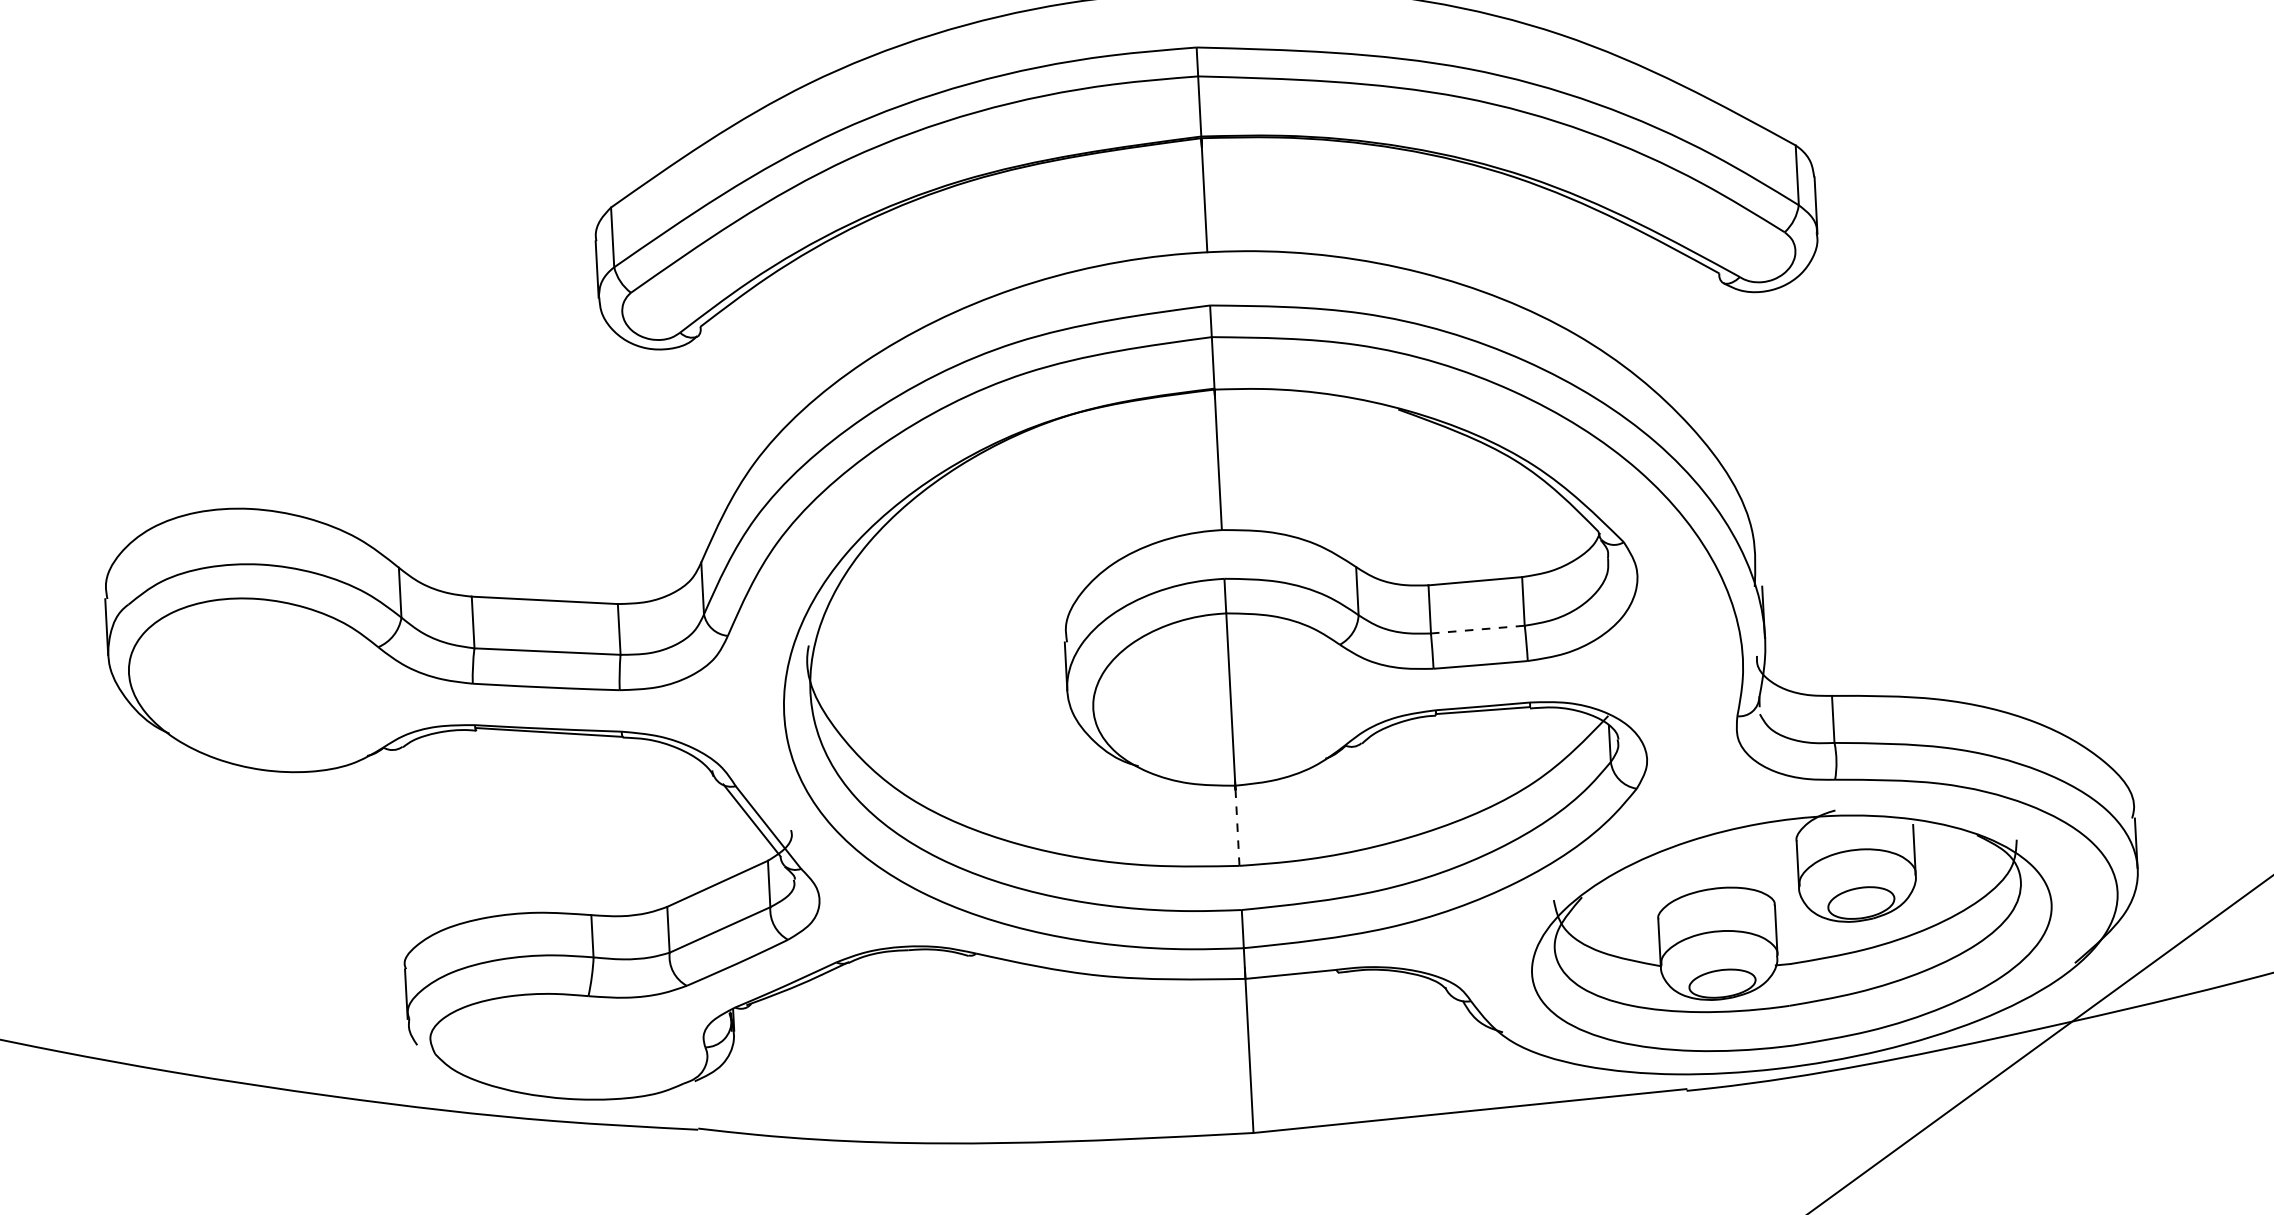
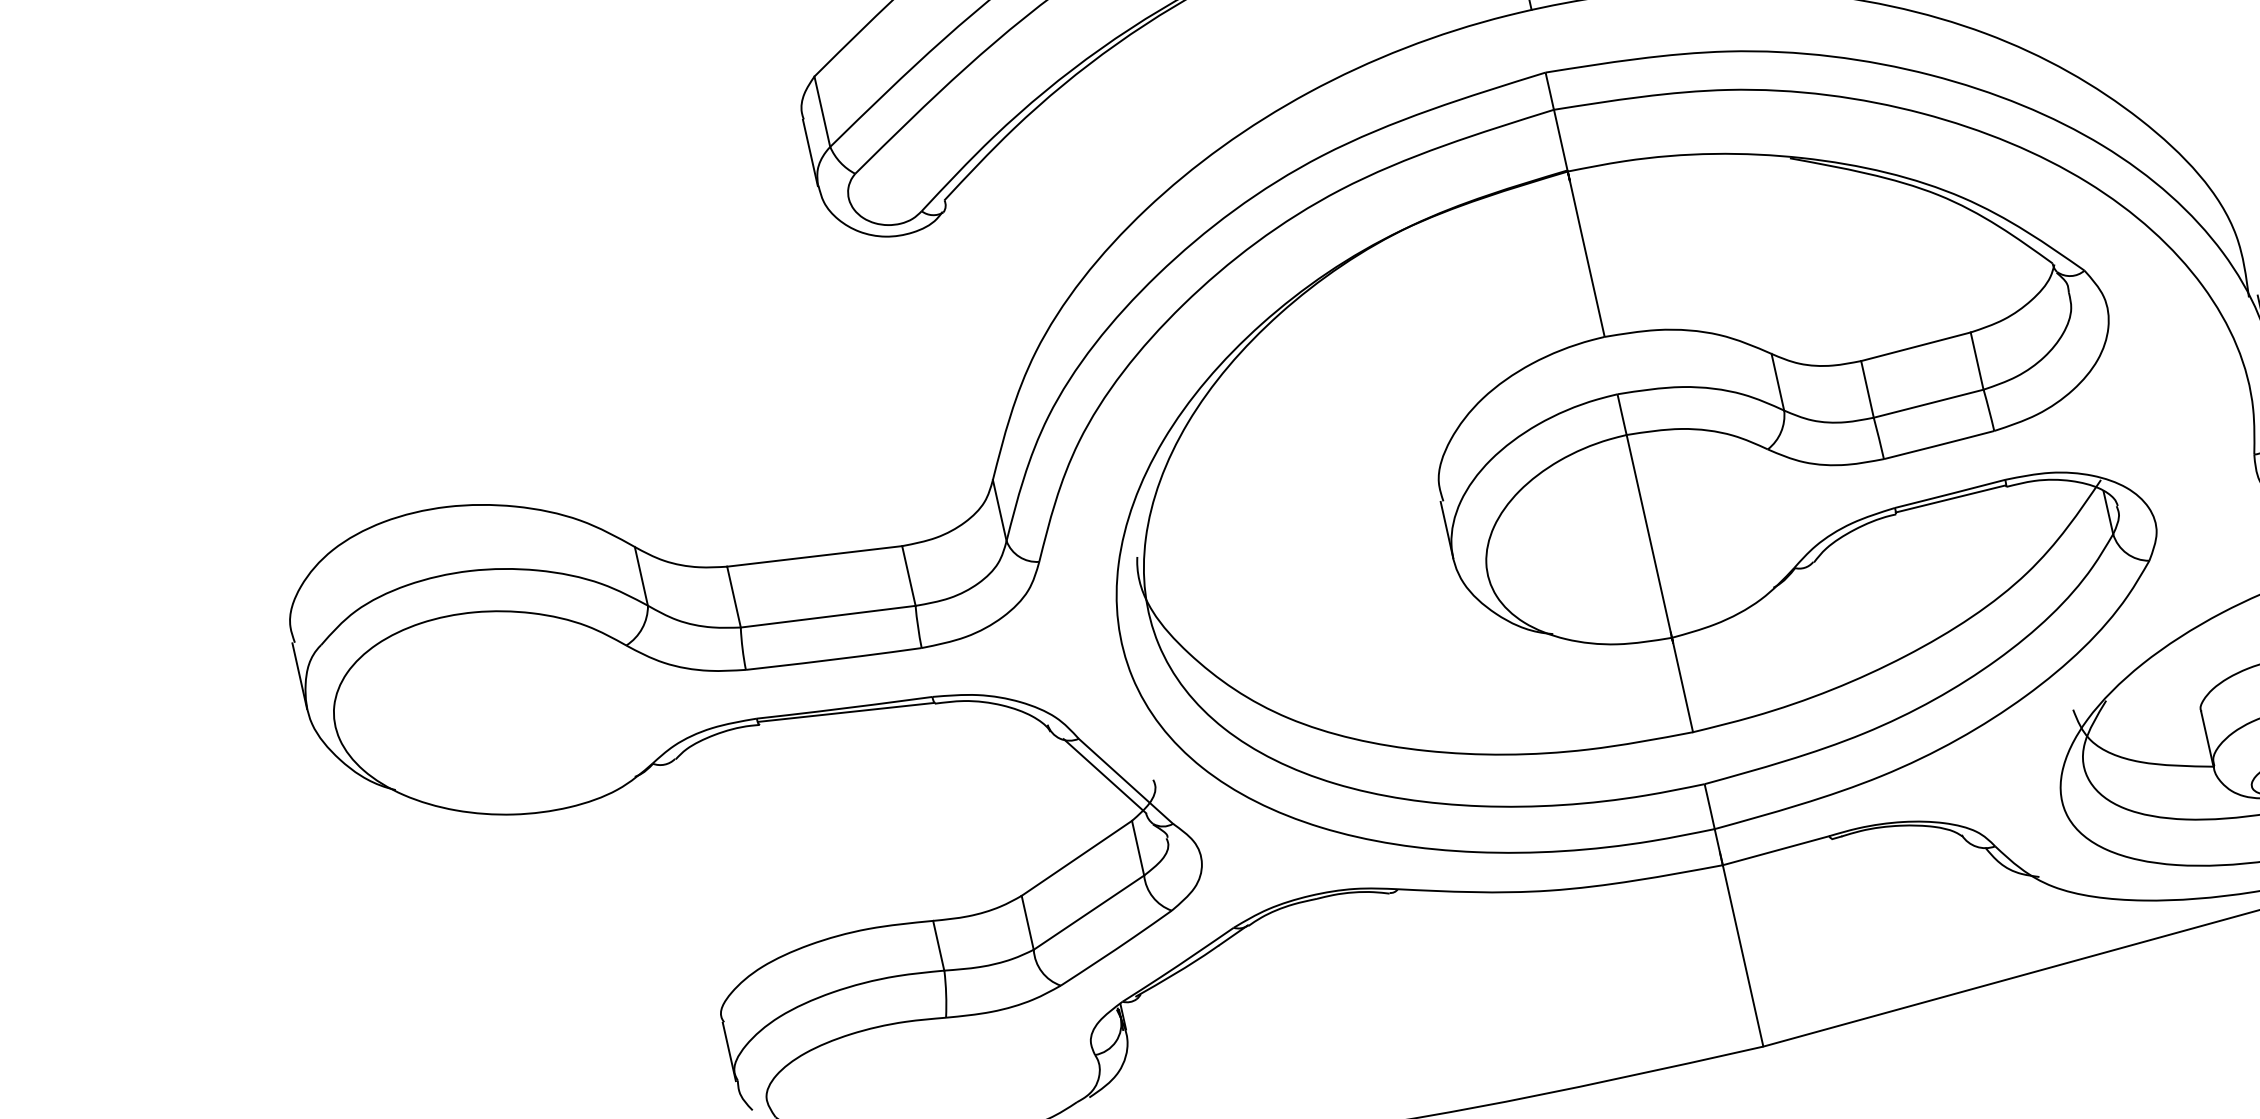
line: (1478, 629) -> (1929, 403), dashed -> solid
line: (1237, 825) -> (1682, 684), dashed -> solid

